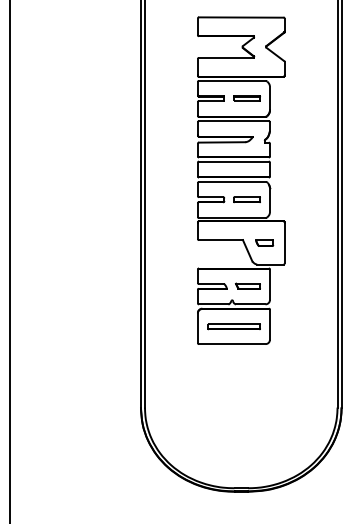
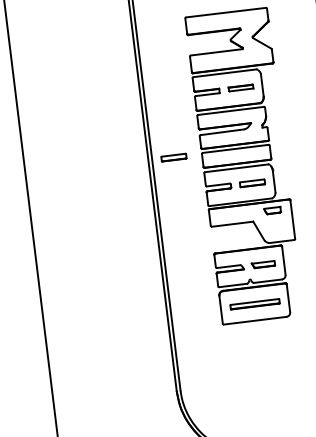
part: (167, 162) -> (173, 157), added
part: (264, 242) -> (272, 210), moved

